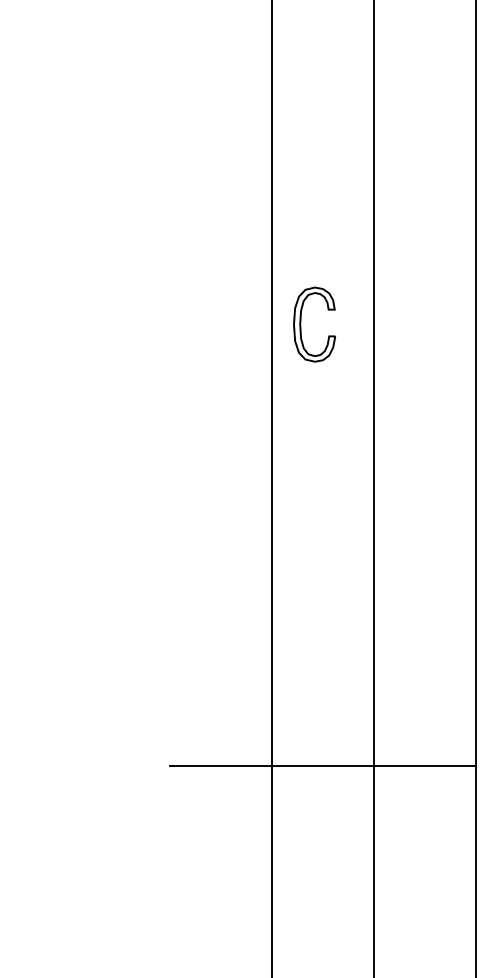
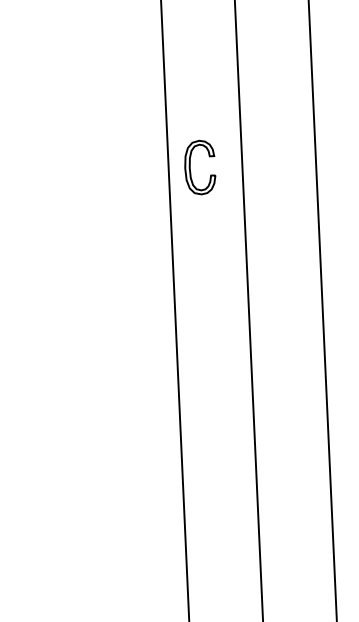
part: (301, 324) -> (190, 167), moved
line: (323, 765) -> (218, 437), removed

